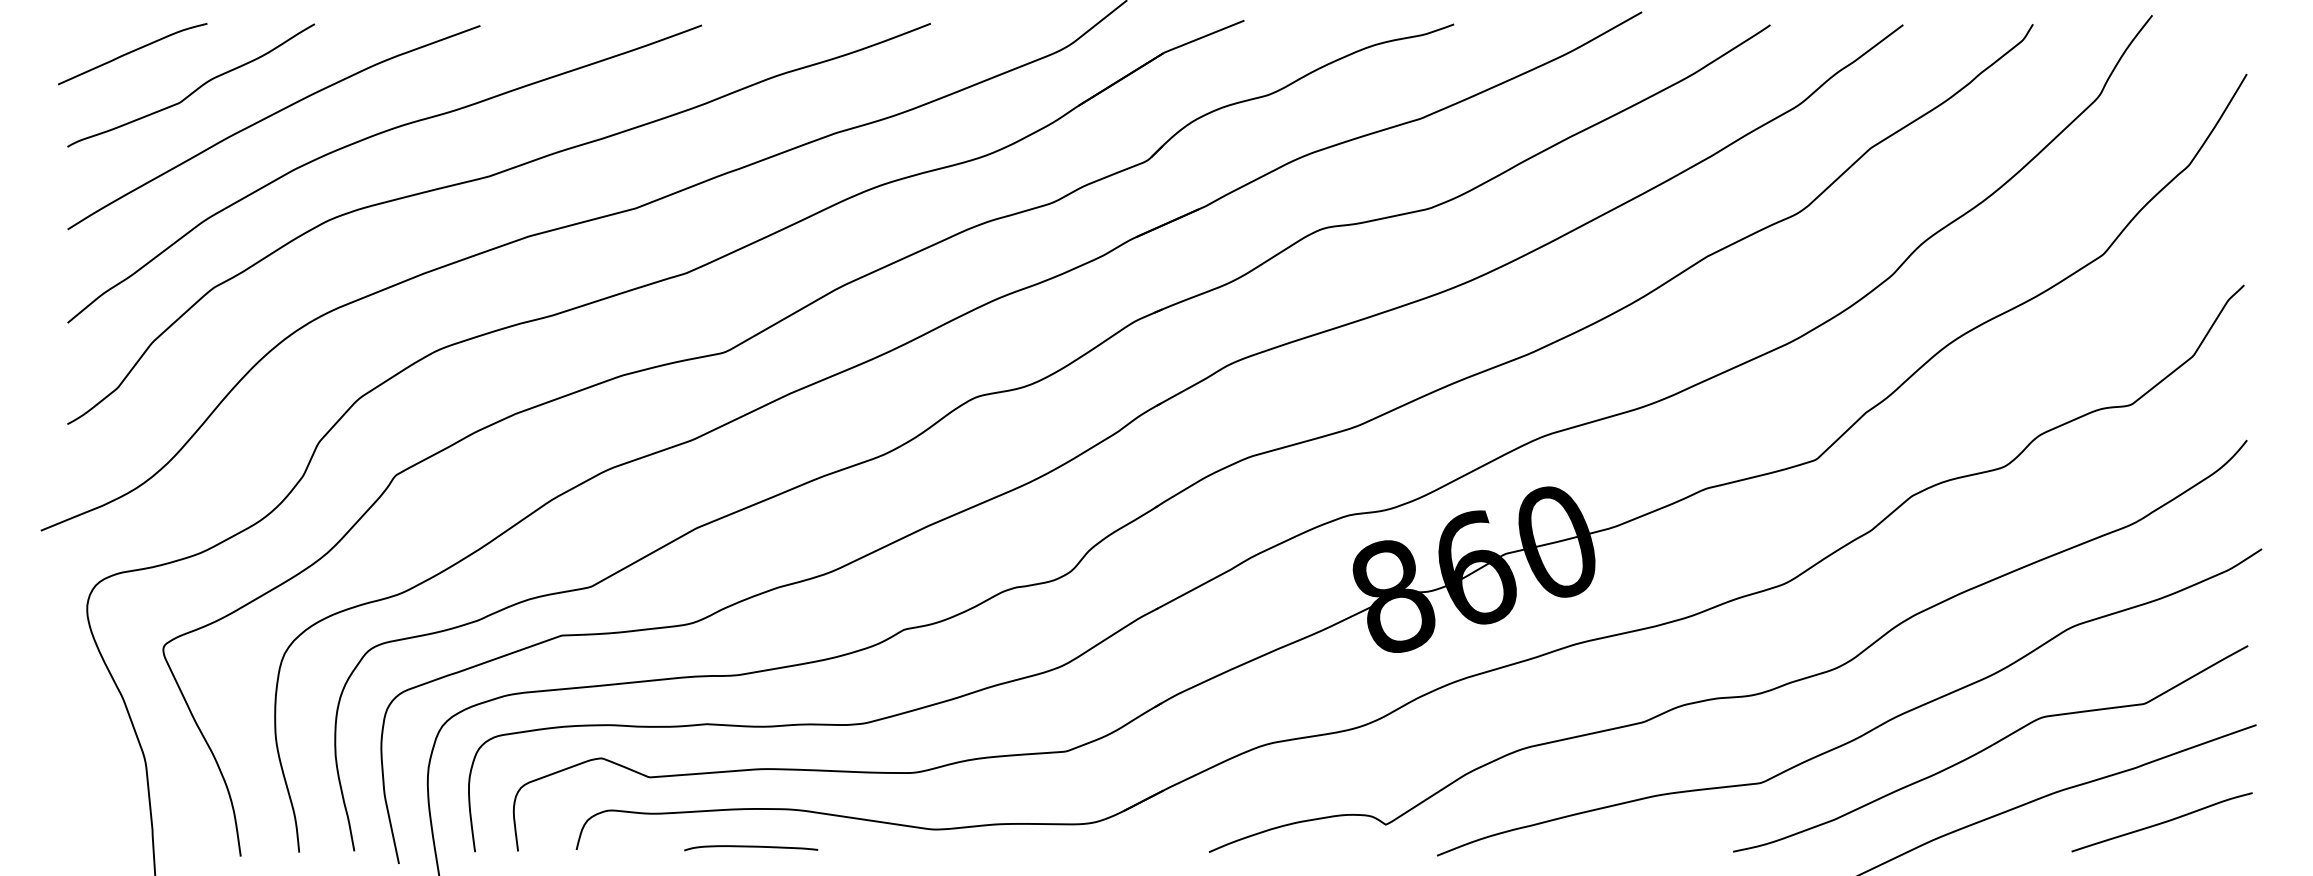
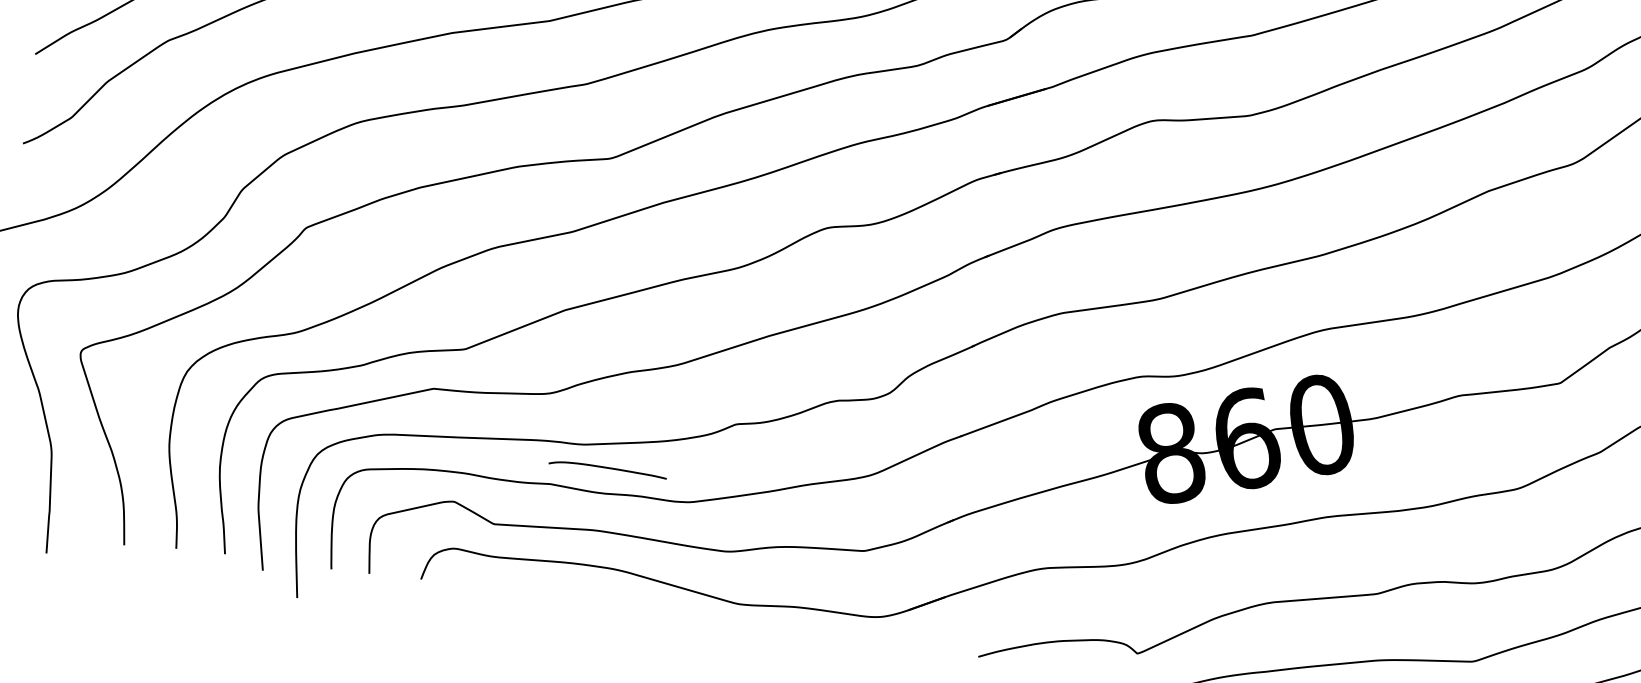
curve: (751, 847) -> (608, 468), moved

